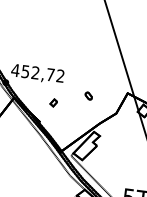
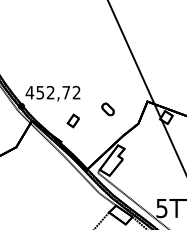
part: (88, 96) -> (107, 109), size x1.67
part: (53, 102) -> (72, 120), size x1.67

